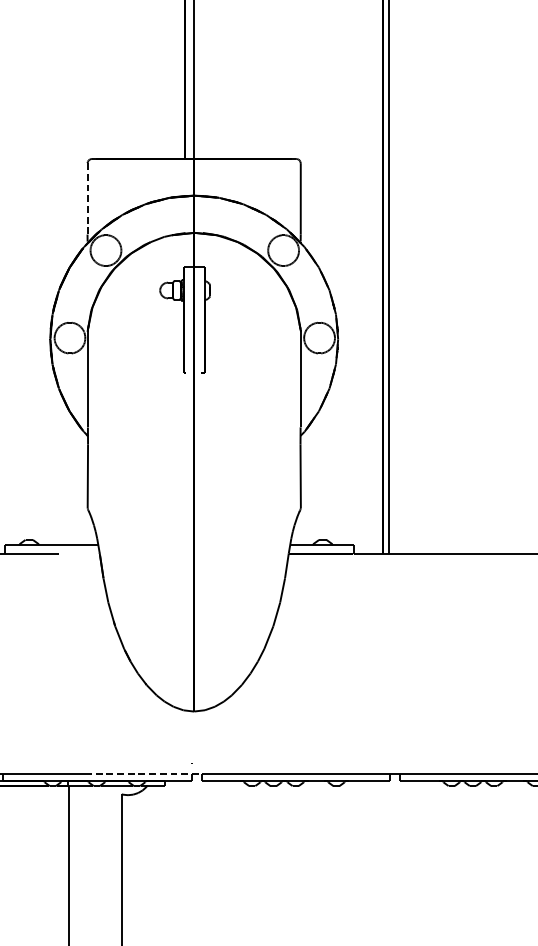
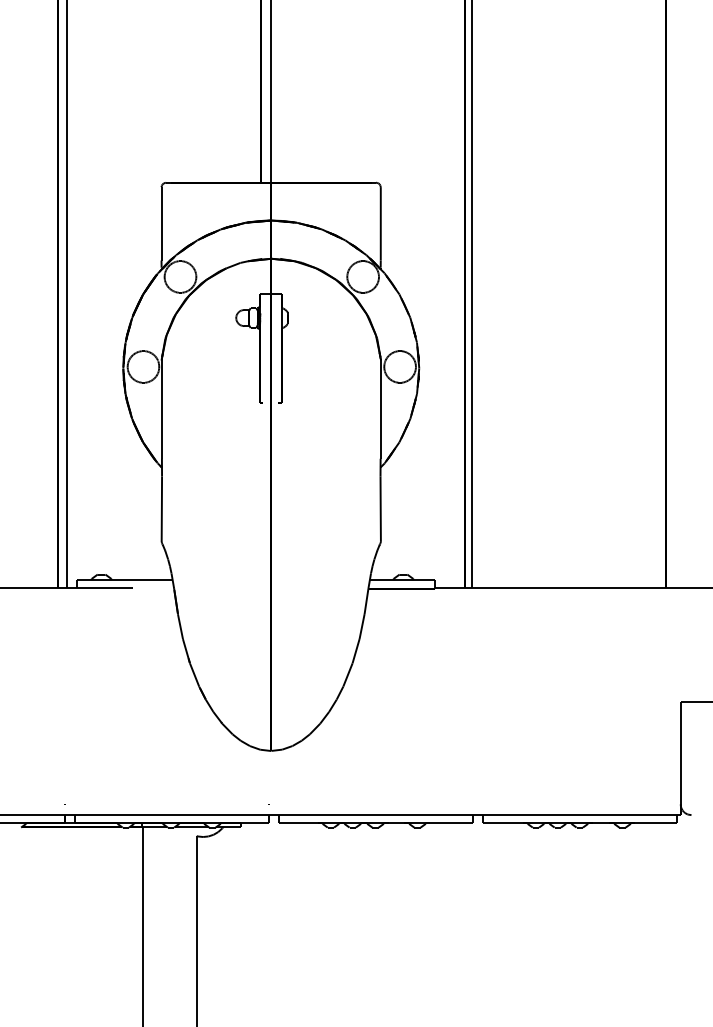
line: (87, 198) -> (161, 223), dashed -> solid
line: (142, 774) -> (218, 815), dashed -> solid

